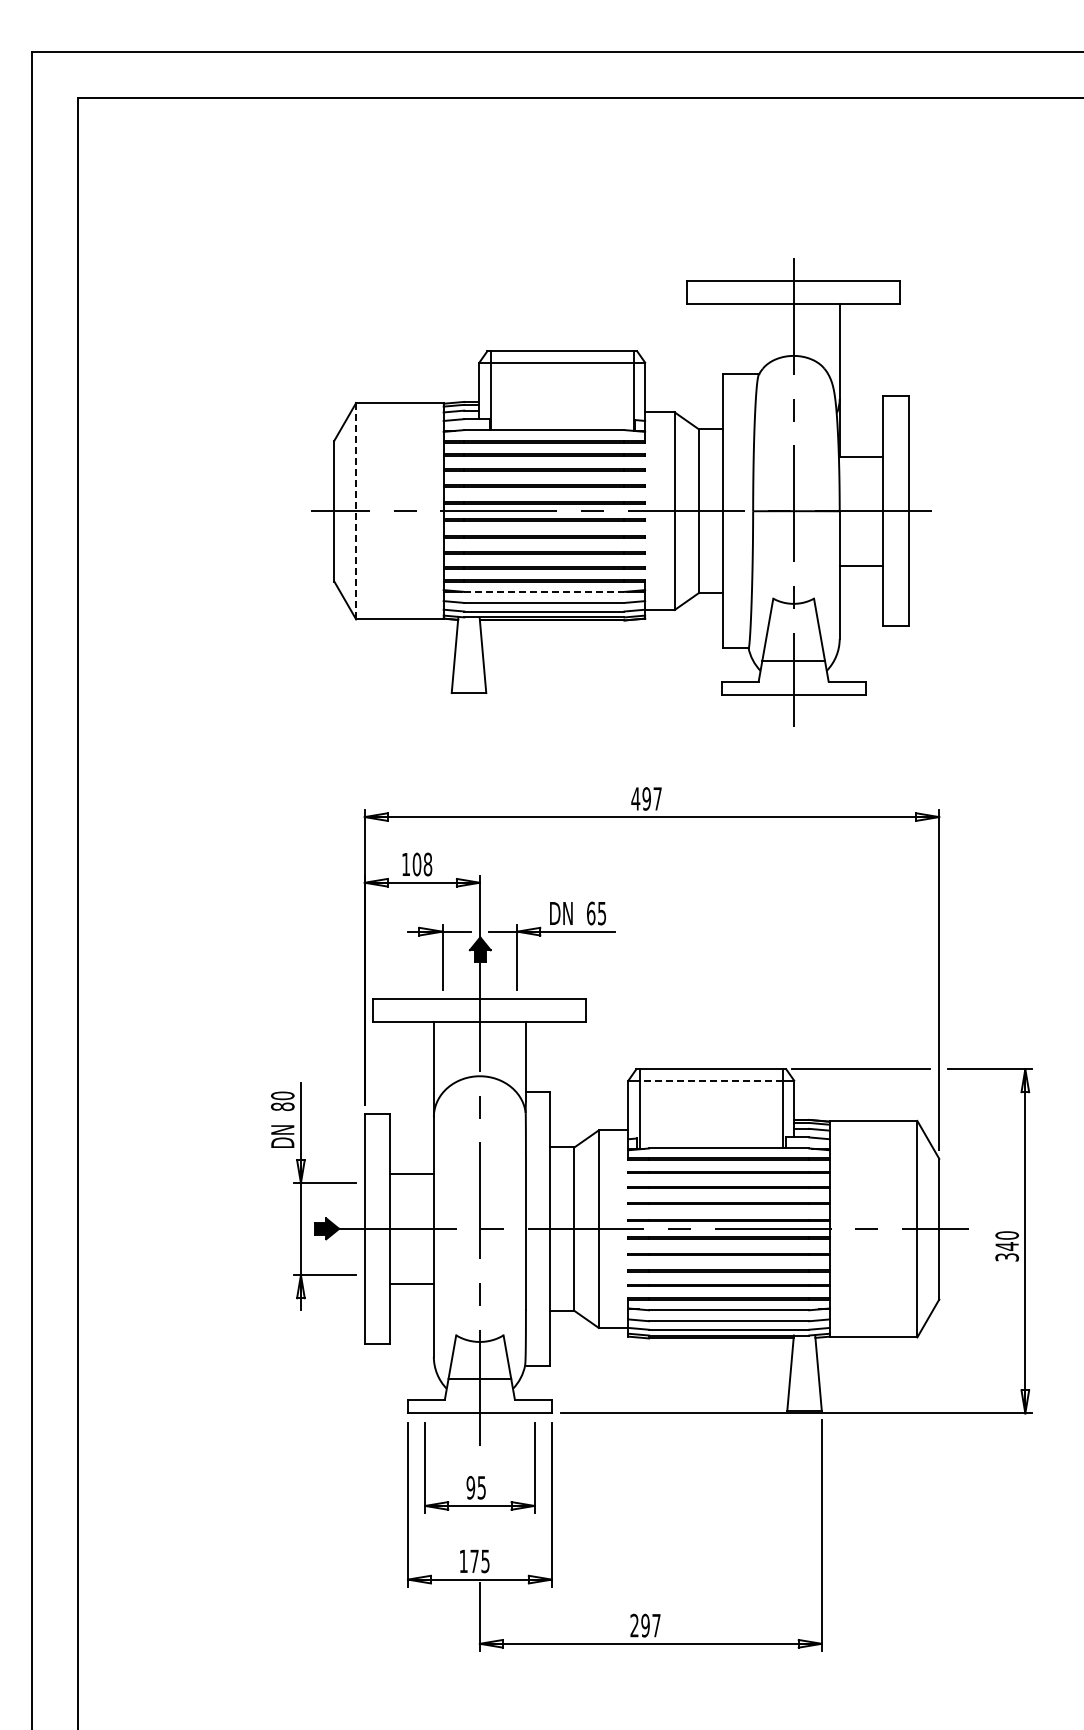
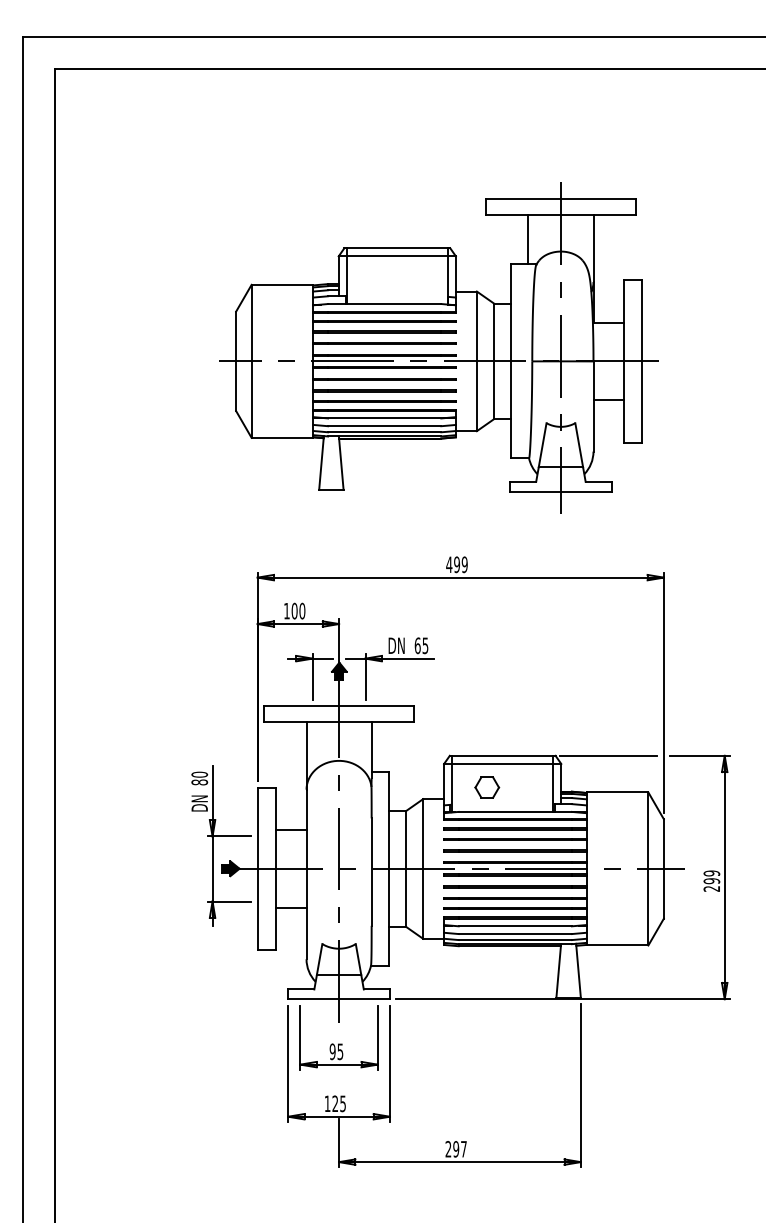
line: (747, 338) -> (528, 239), added
line: (356, 511) -> (251, 361), dashed -> solid
line: (544, 591) -> (384, 418), dashed -> solid
text: (657, 798) -> (464, 564), 497 -> 499
text: (427, 864) -> (302, 611), 108 -> 100
line: (710, 1080) -> (502, 763), dashed -> solid
part: (689, 1113) -> (487, 787), added
text: (1007, 1246) -> (712, 881), 340 -> 299
text: (474, 1560) -> (335, 1103), 175 -> 125

